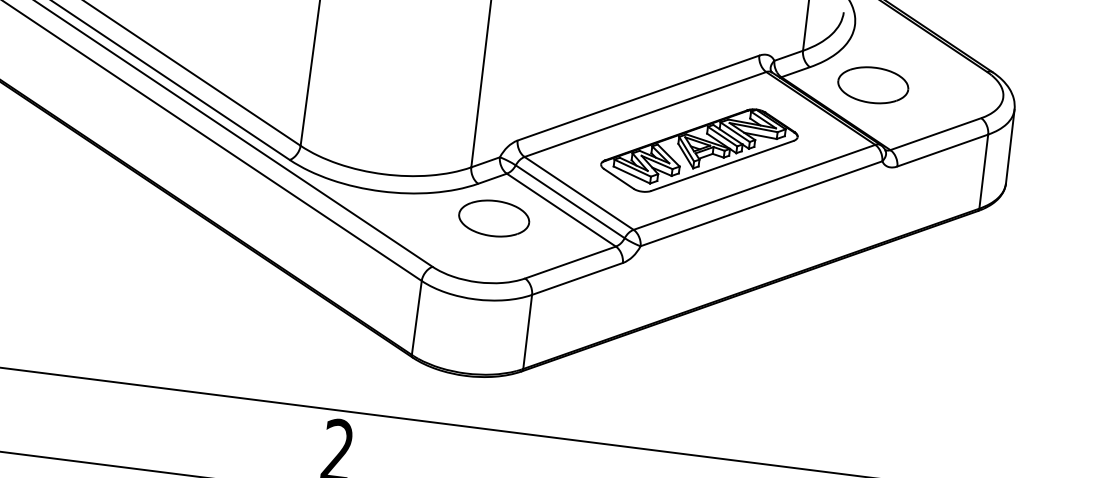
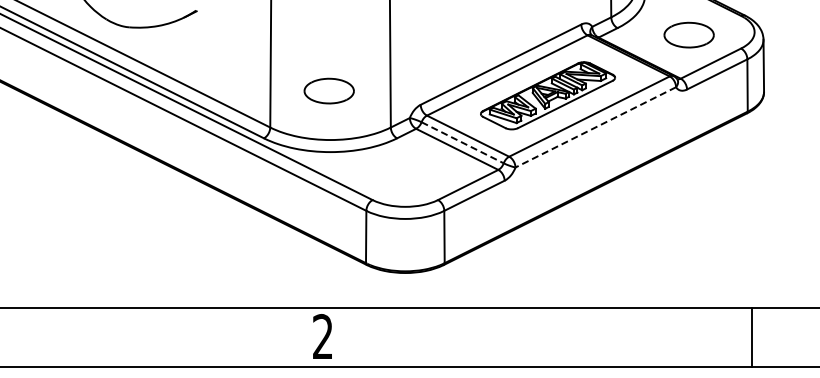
part: (872, 84) -> (688, 34), moved
line: (570, 201) -> (462, 142), solid -> dashed
line: (761, 203) -> (595, 127), solid -> dashed
part: (493, 217) -> (328, 90), moved

